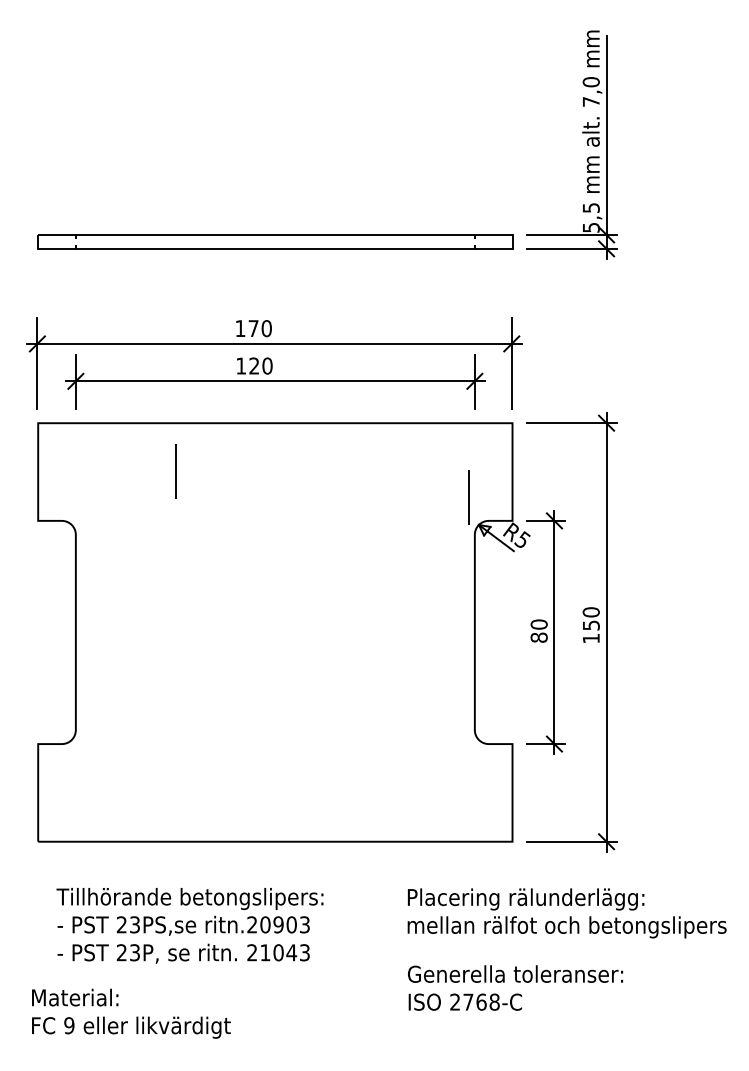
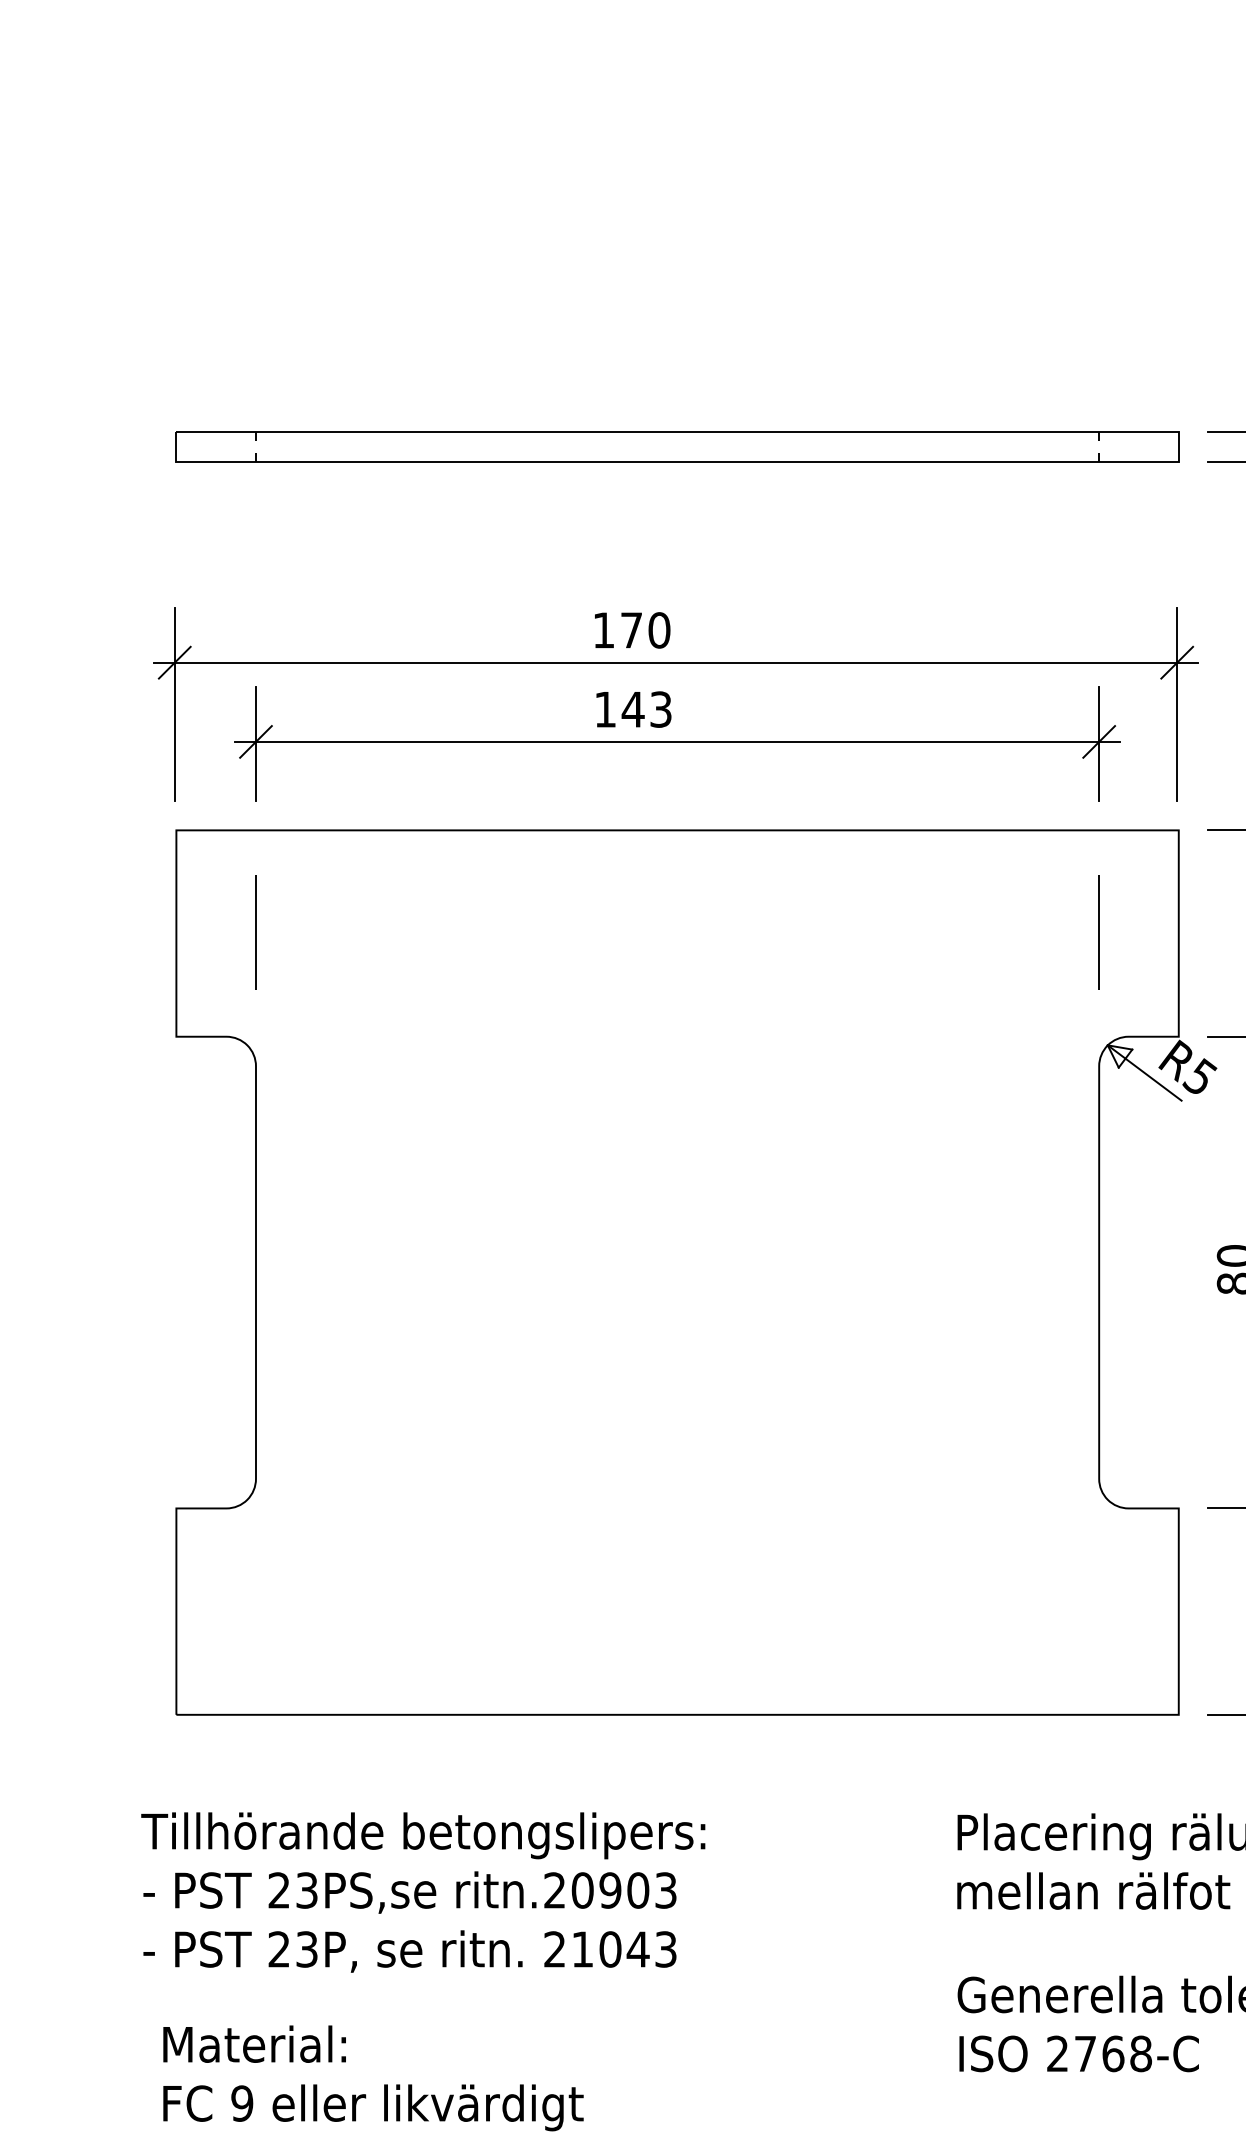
text: (260, 365) -> (646, 708), 120 -> 143
line: (175, 471) -> (255, 932), moved
line: (468, 497) -> (1098, 932), moved
text: (189, 925) -> (422, 1891), moved

